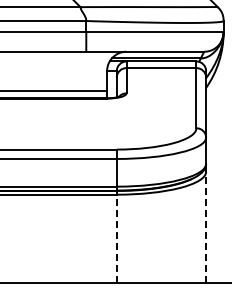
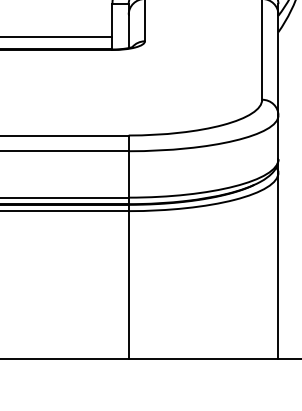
line: (206, 227) -> (279, 266), dashed -> solid
line: (116, 238) -> (128, 284), dashed -> solid

